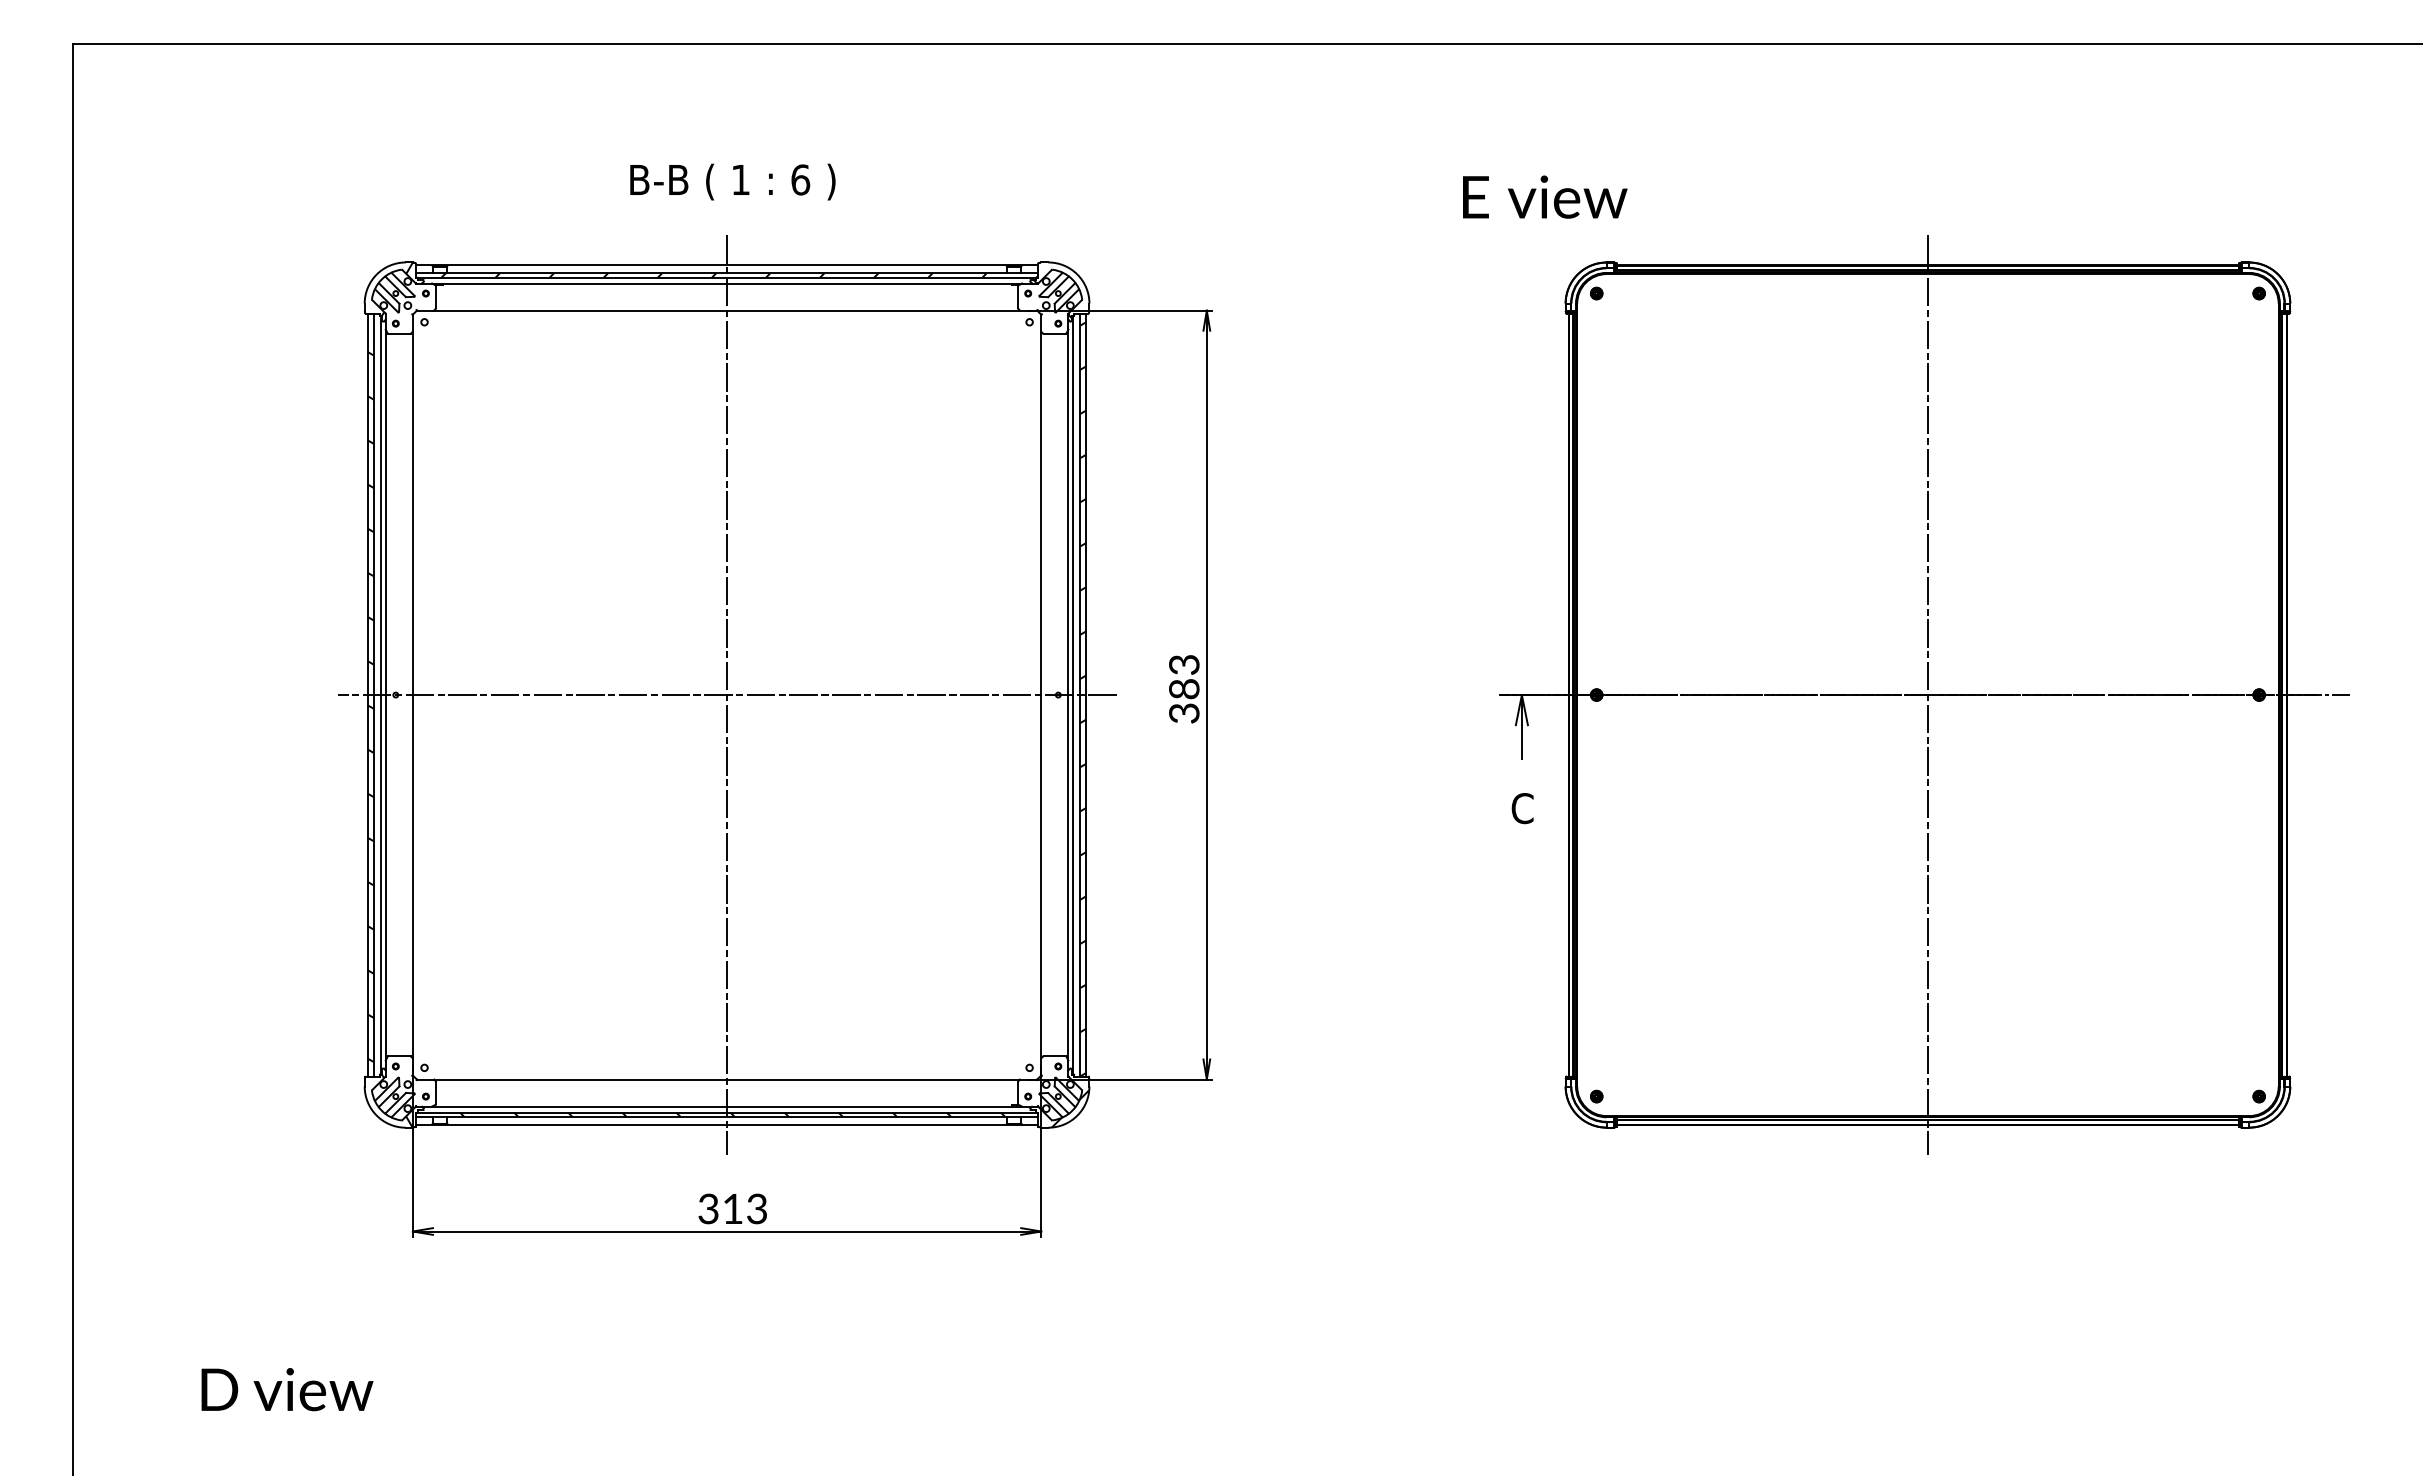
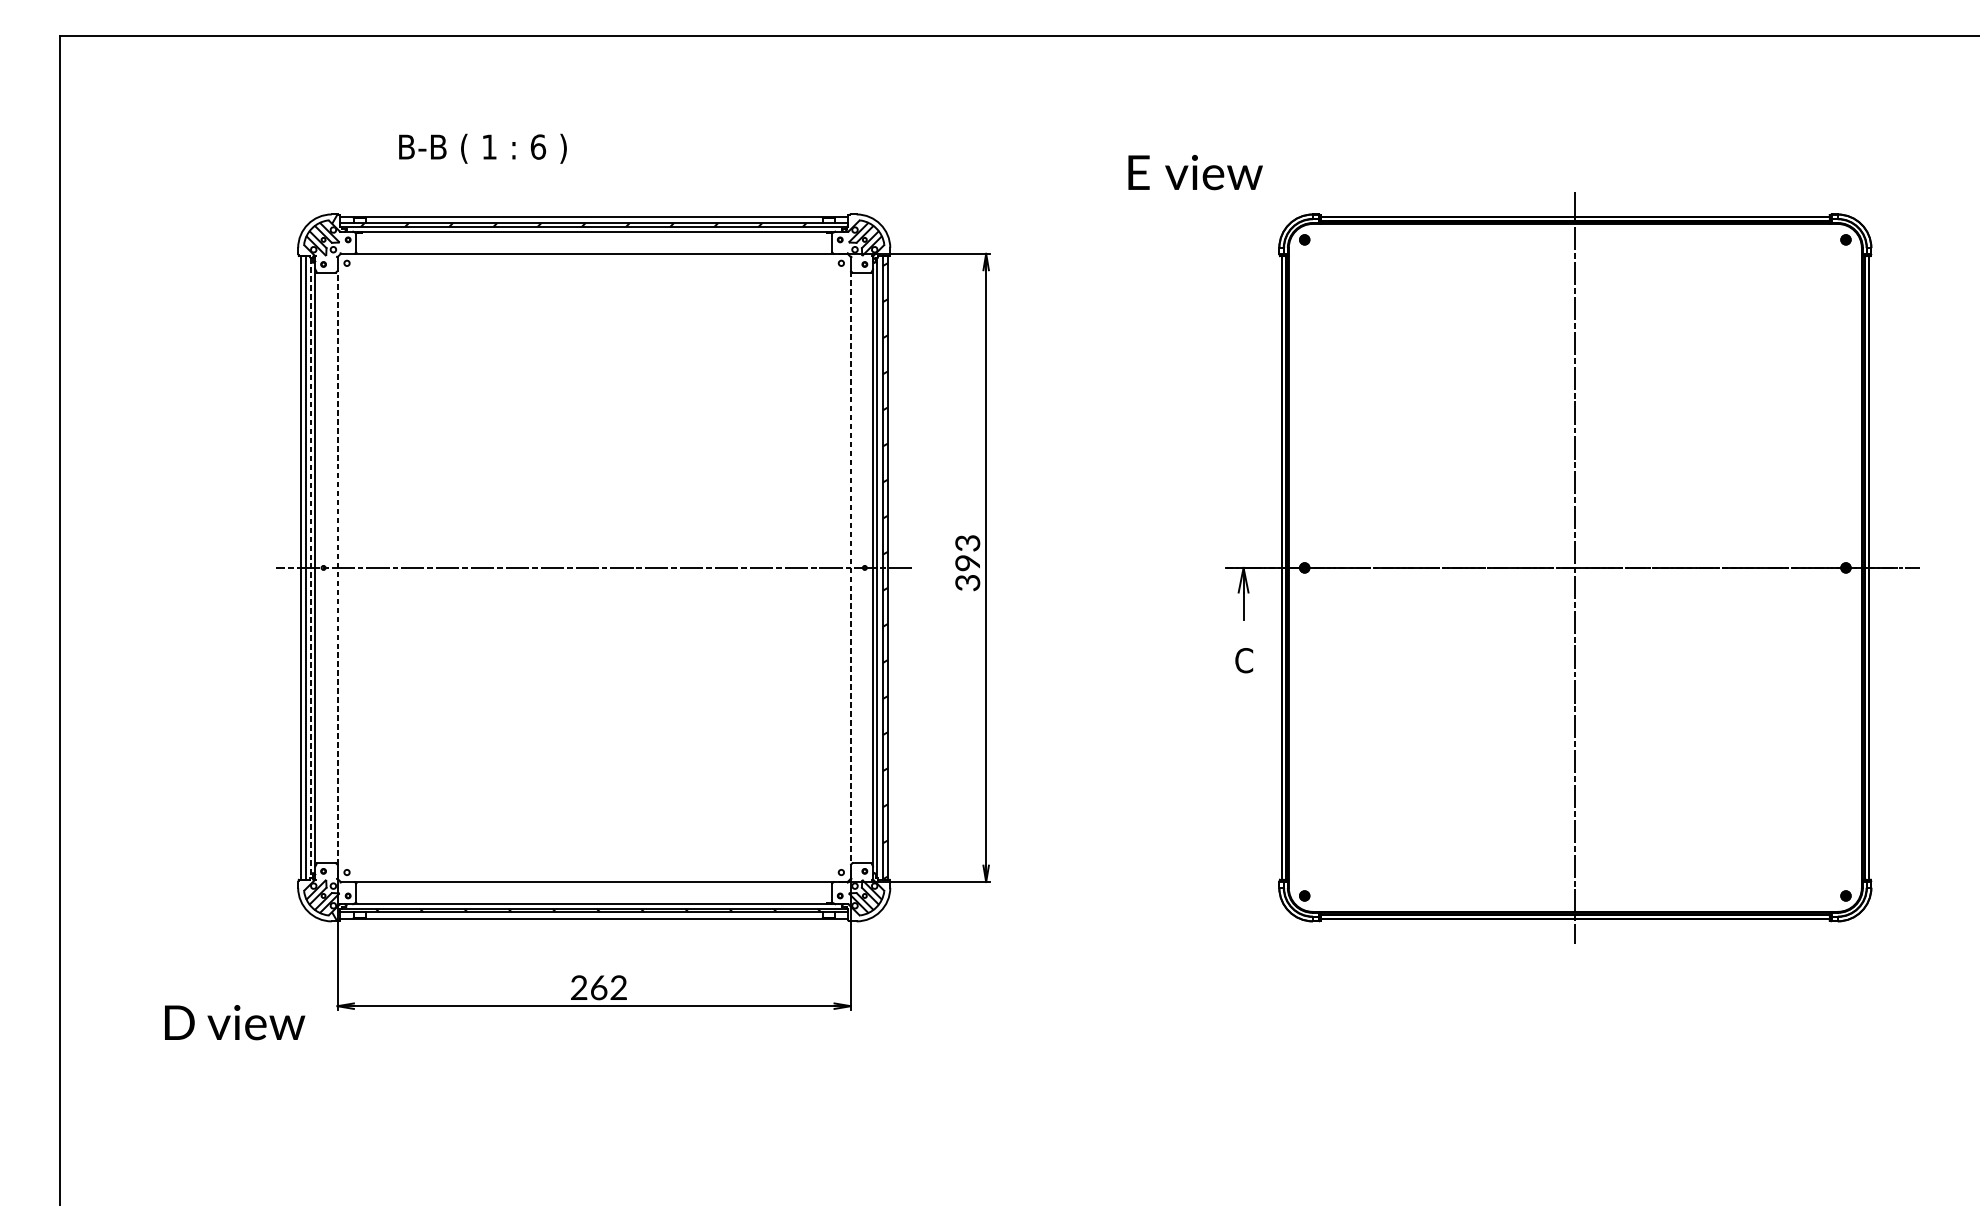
text: (732, 181) -> (482, 148), moved
text: (1545, 196) -> (1195, 172), moved
text: (1185, 689) -> (968, 563), 383 -> 393
line: (412, 694) -> (337, 567), solid -> dashed
line: (727, 694) -> (594, 567), removed
line: (380, 695) -> (311, 568), solid -> dashed
line: (1041, 695) -> (851, 568), solid -> dashed
hatch: (370, 707) -> (302, 578), removed
hatch: (1070, 1108) -> (874, 905), removed
text: (732, 1209) -> (598, 988), 313 -> 262
text: (287, 1389) -> (235, 1022), moved

